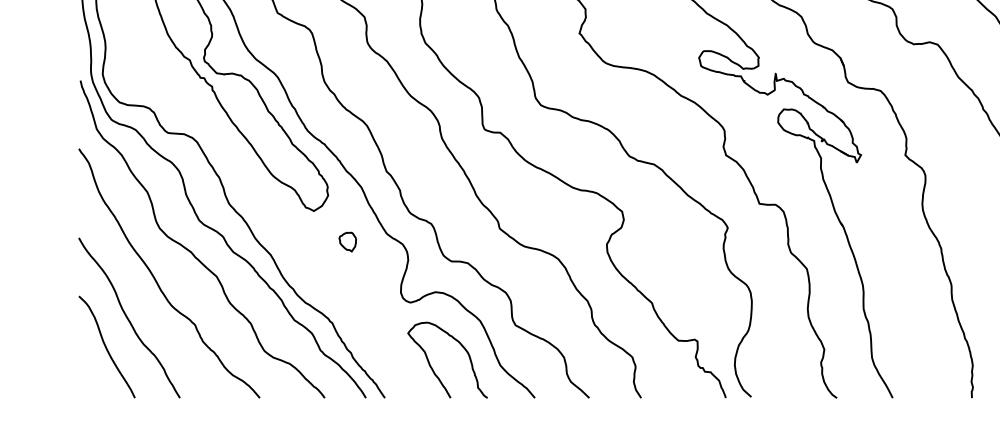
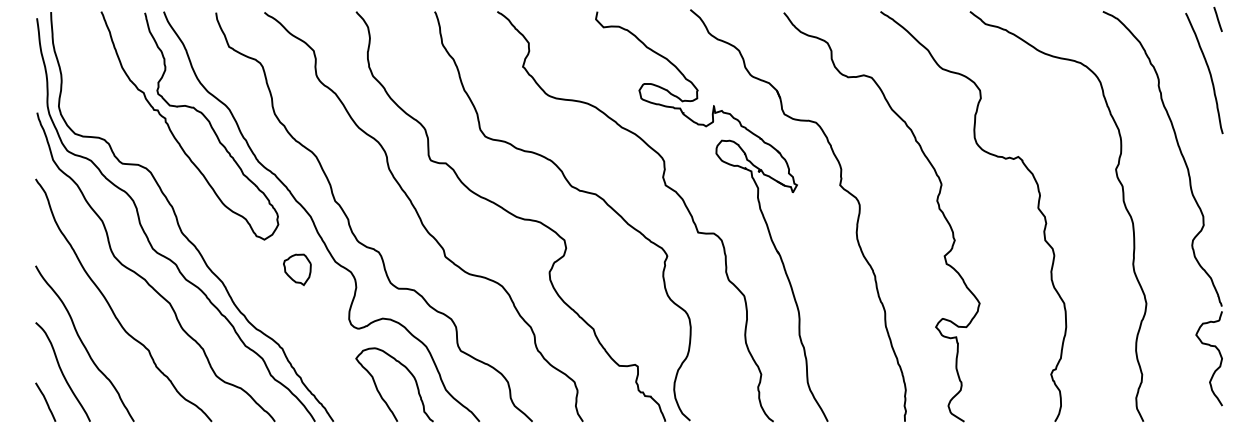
part: (347, 241) -> (297, 269), size x1.67
curve: (88, 377) -> (45, 401), added

